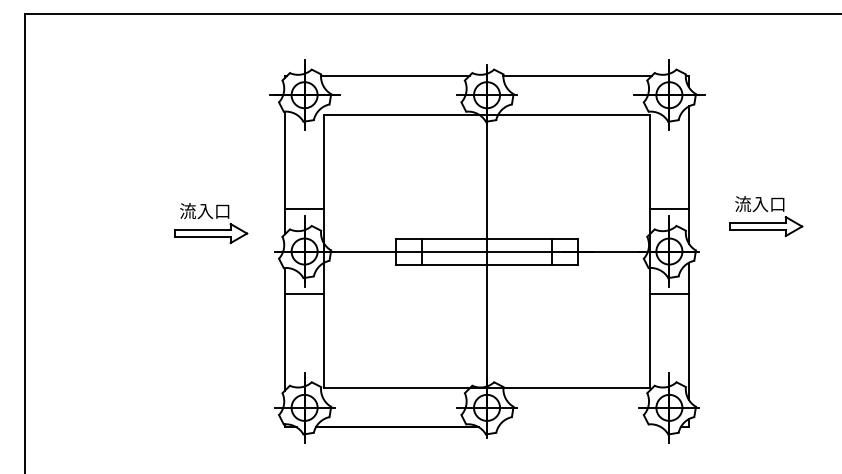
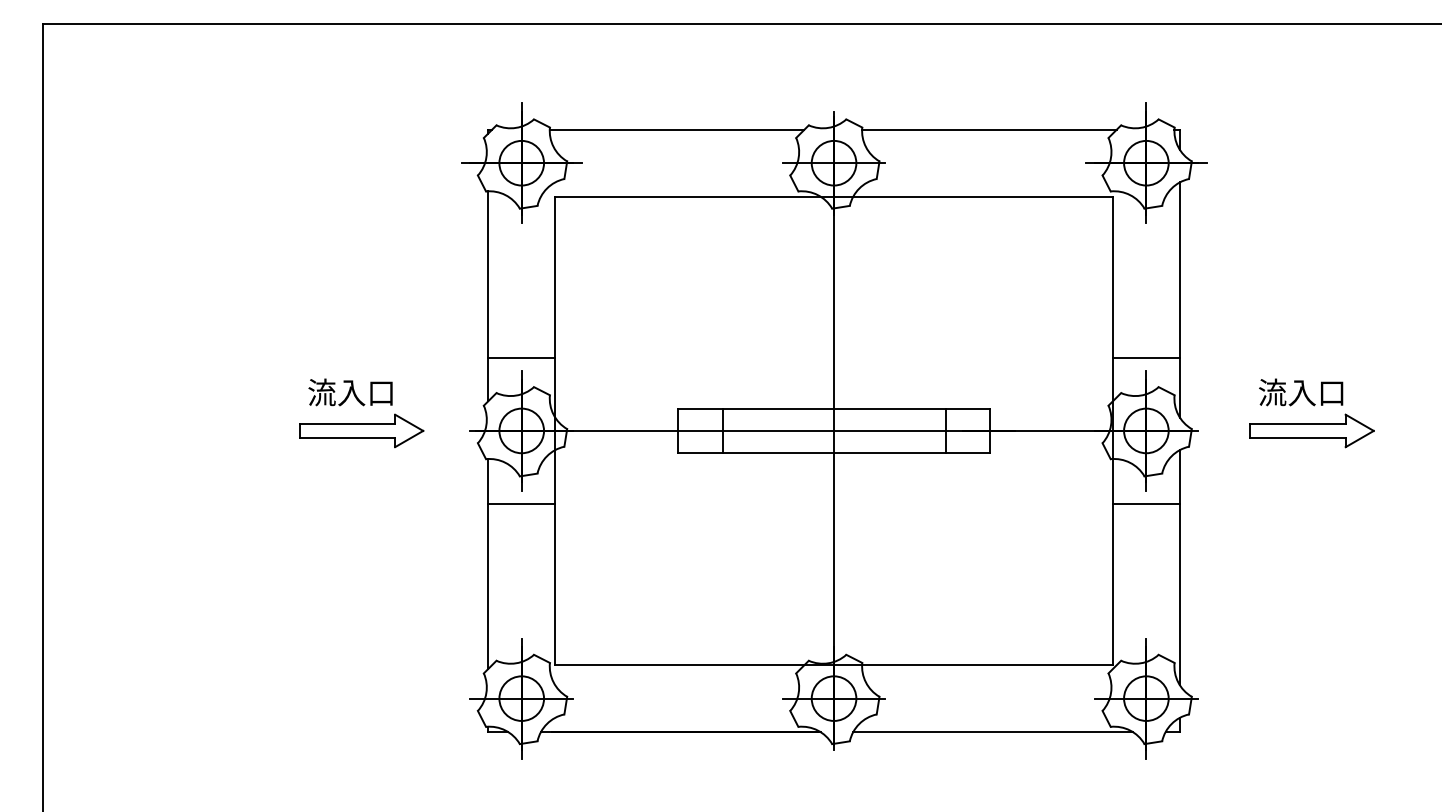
part: (766, 216) -> (1312, 413), moved
part: (211, 223) -> (362, 413), moved
line: (579, 427) -> (992, 732), added

